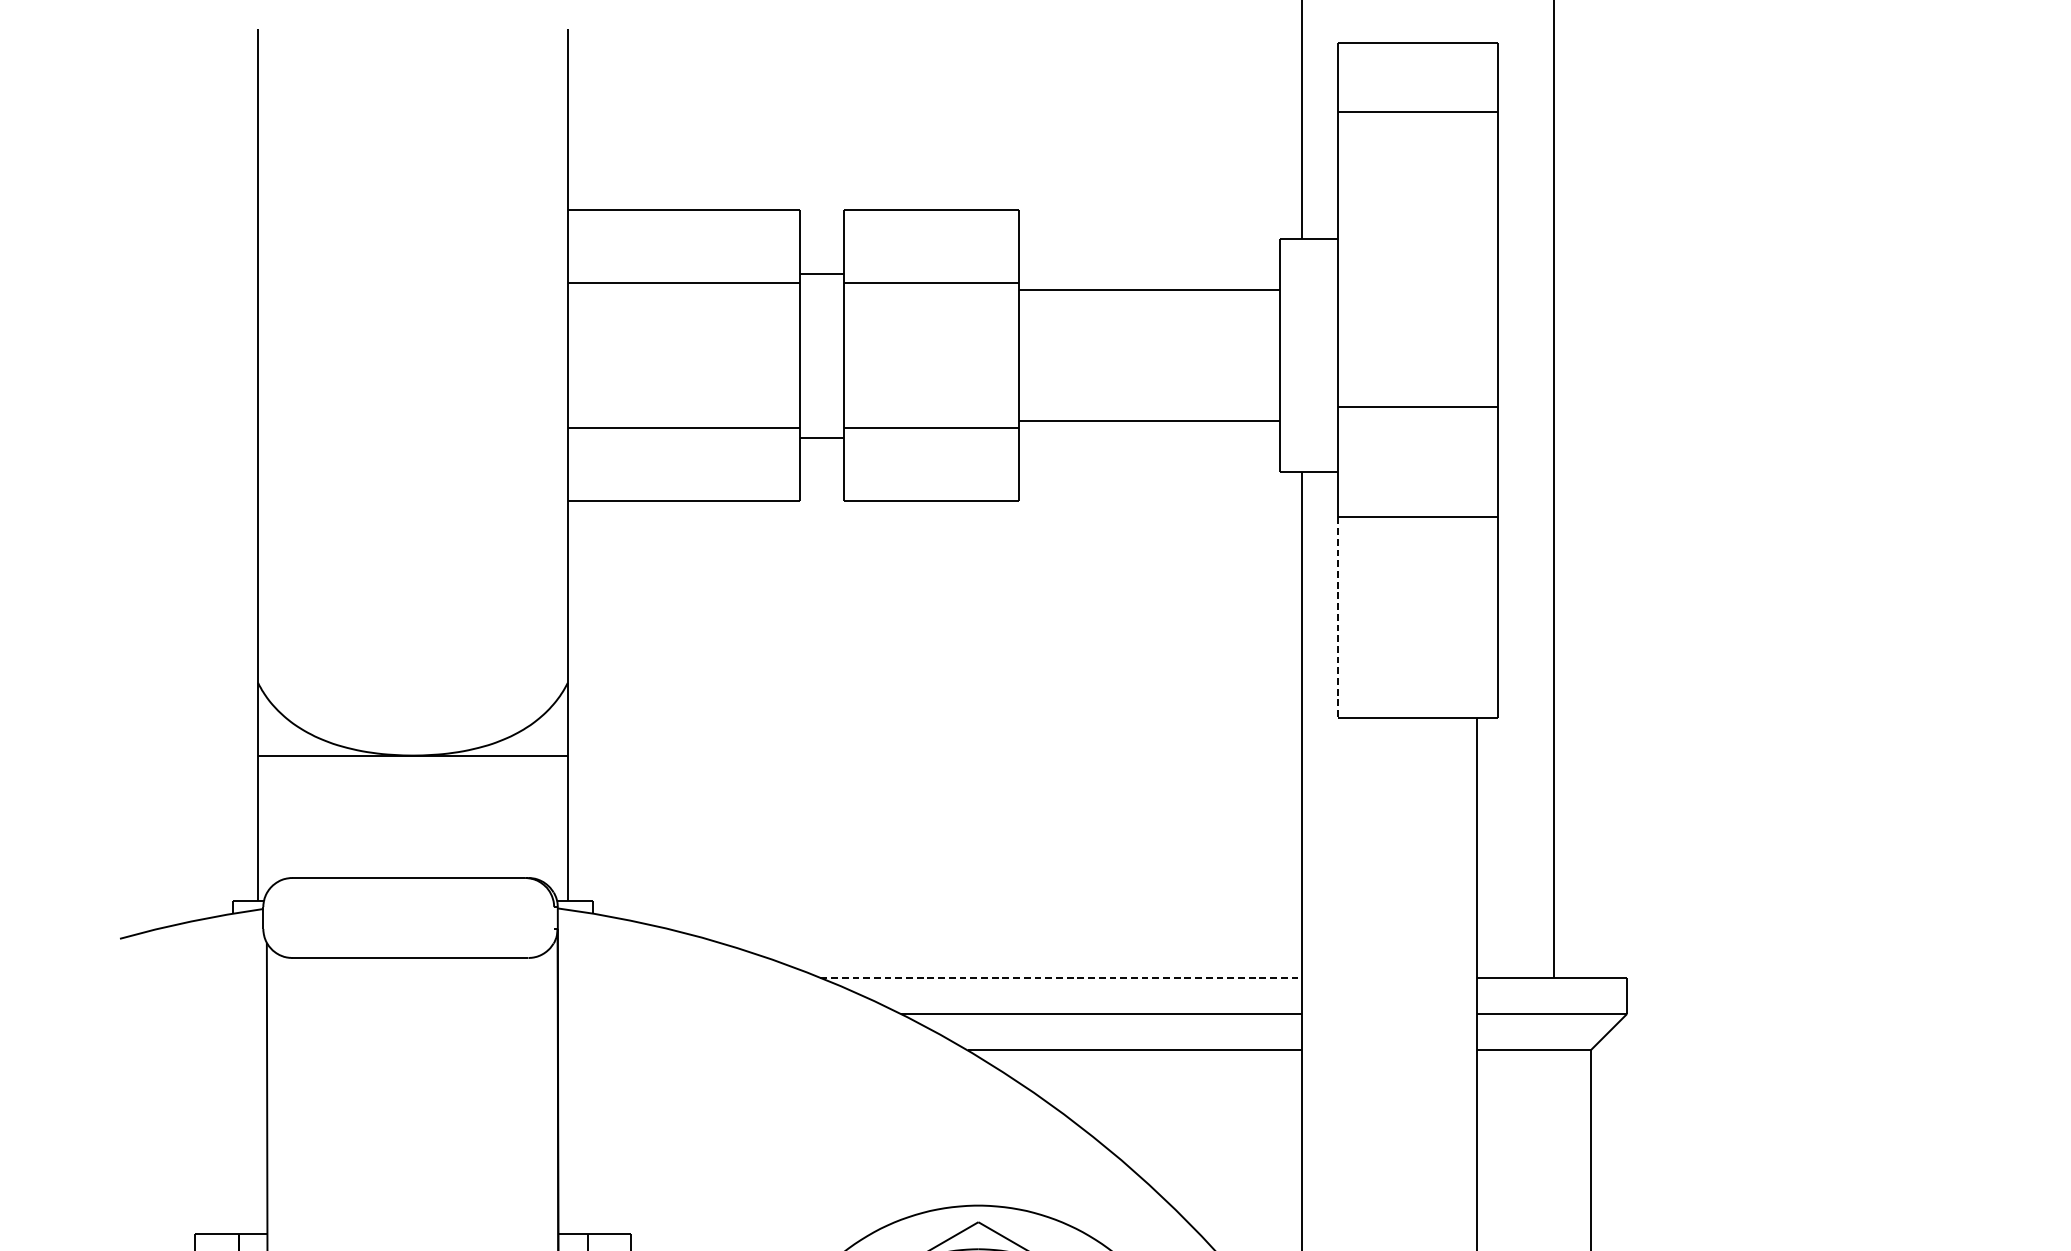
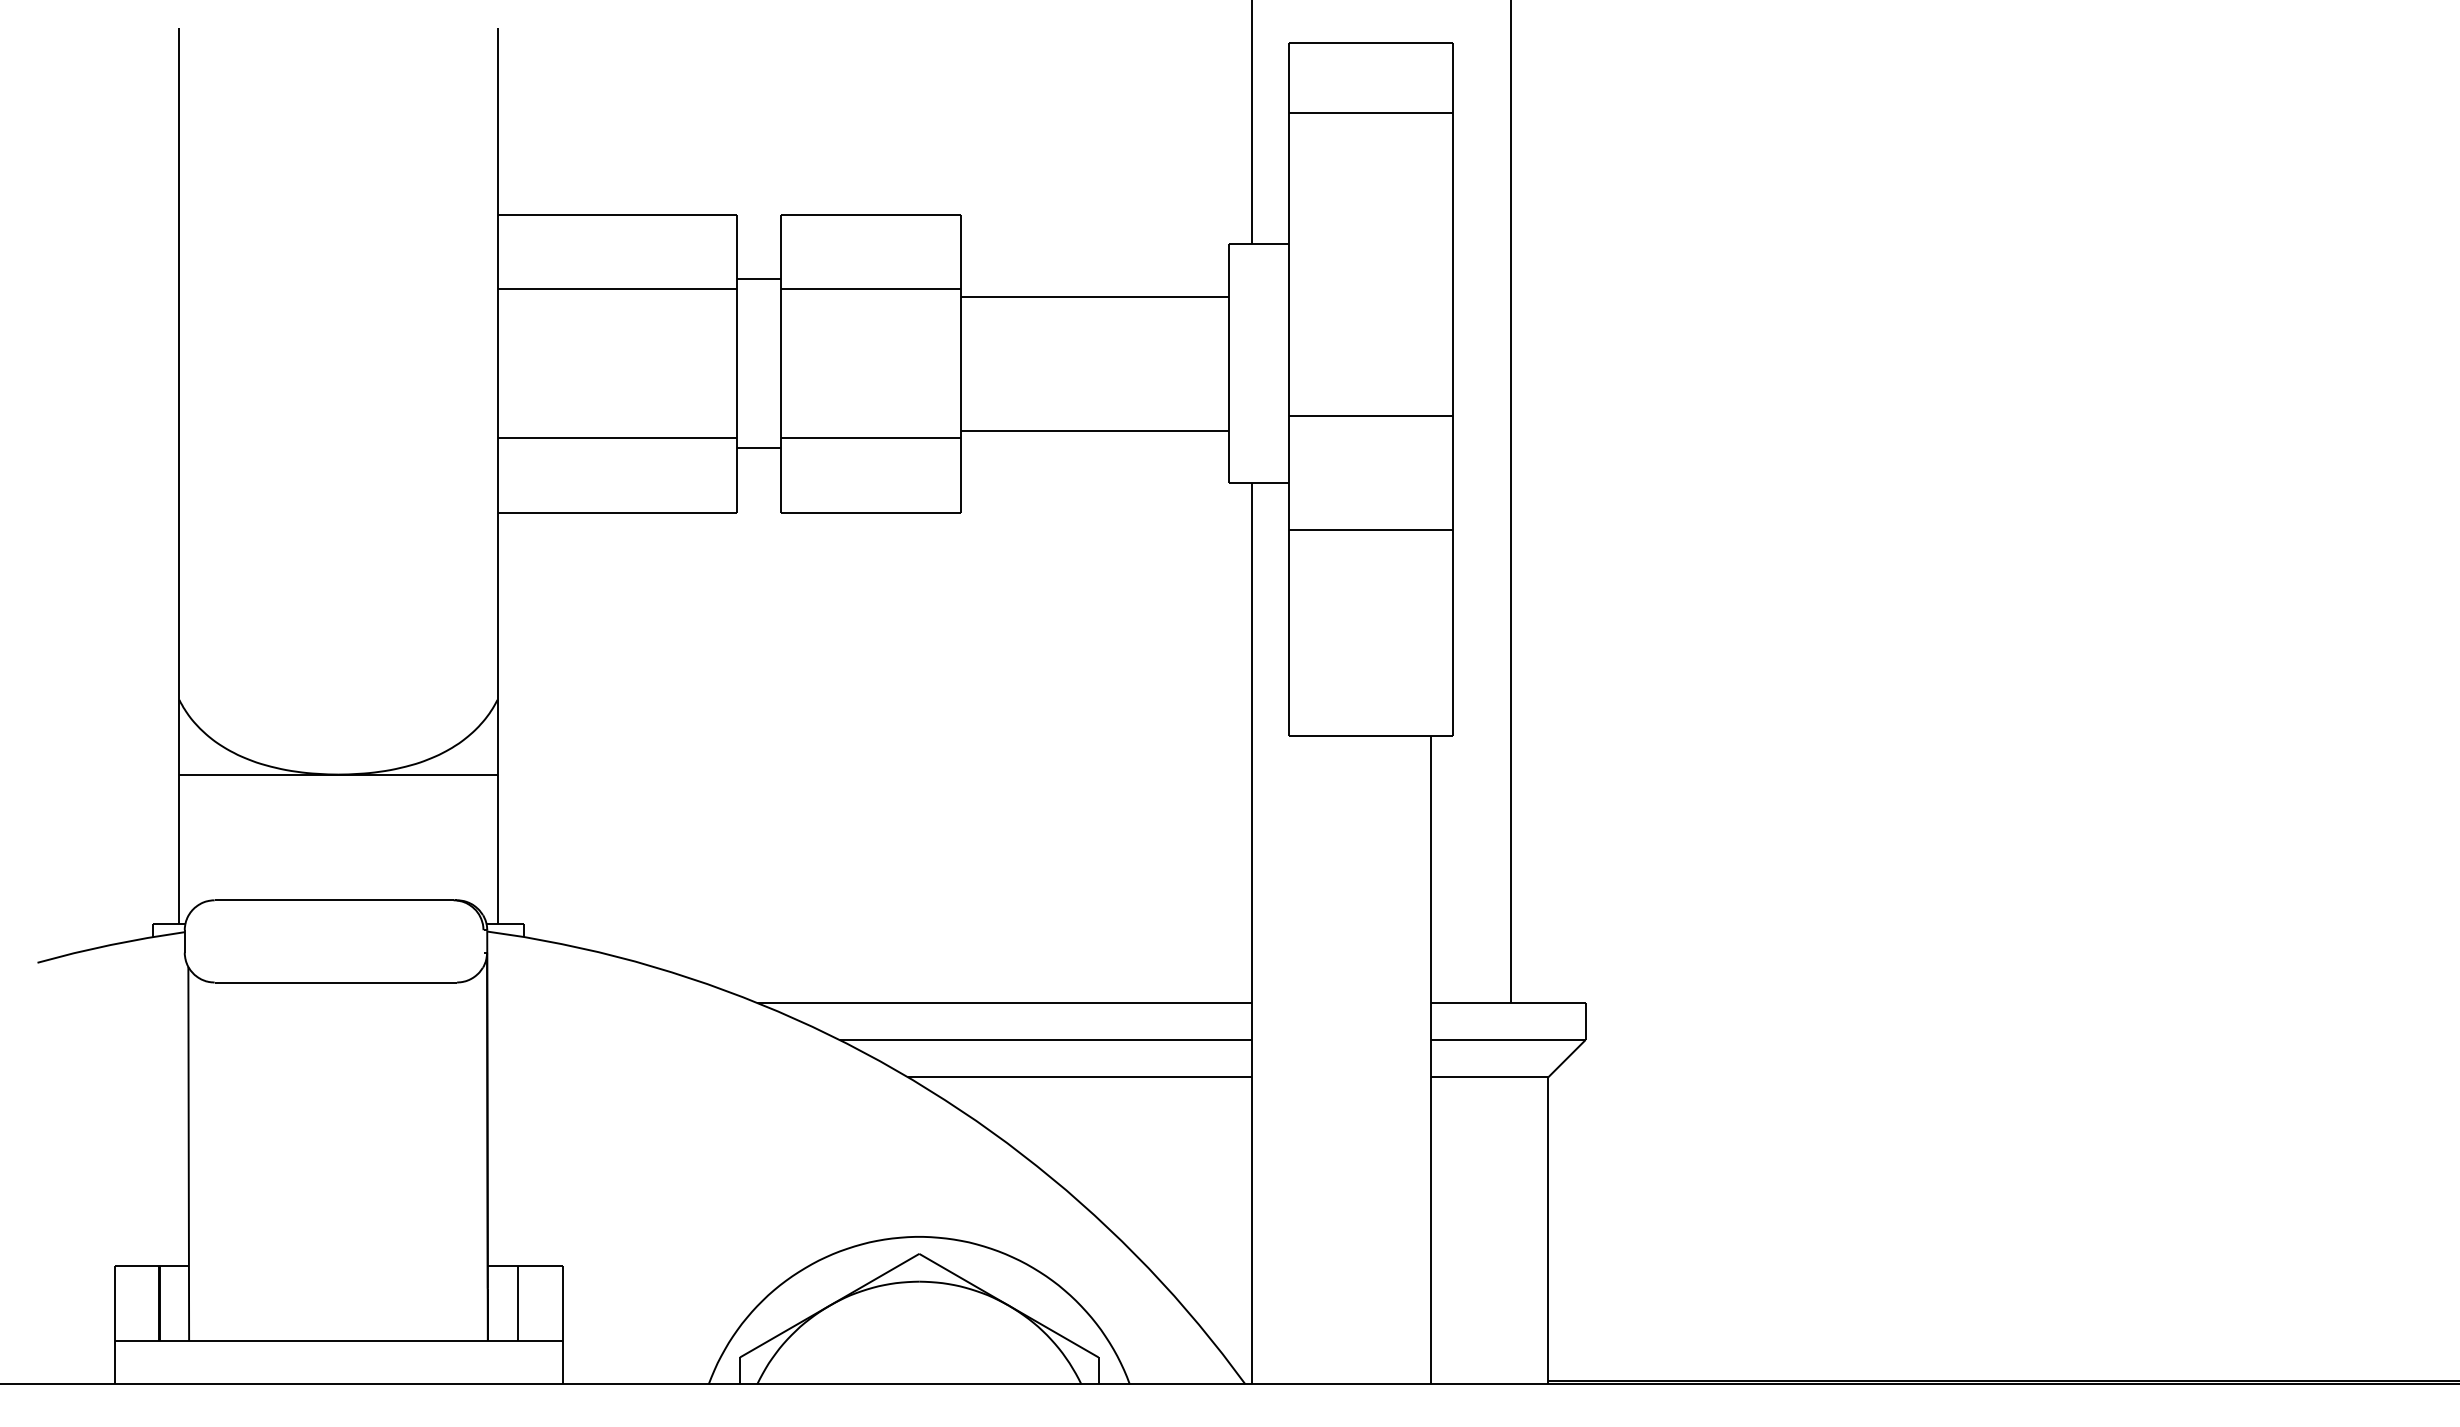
line: (1338, 618) -> (1289, 633), dashed -> solid
line: (1061, 977) -> (1004, 1002), dashed -> solid

